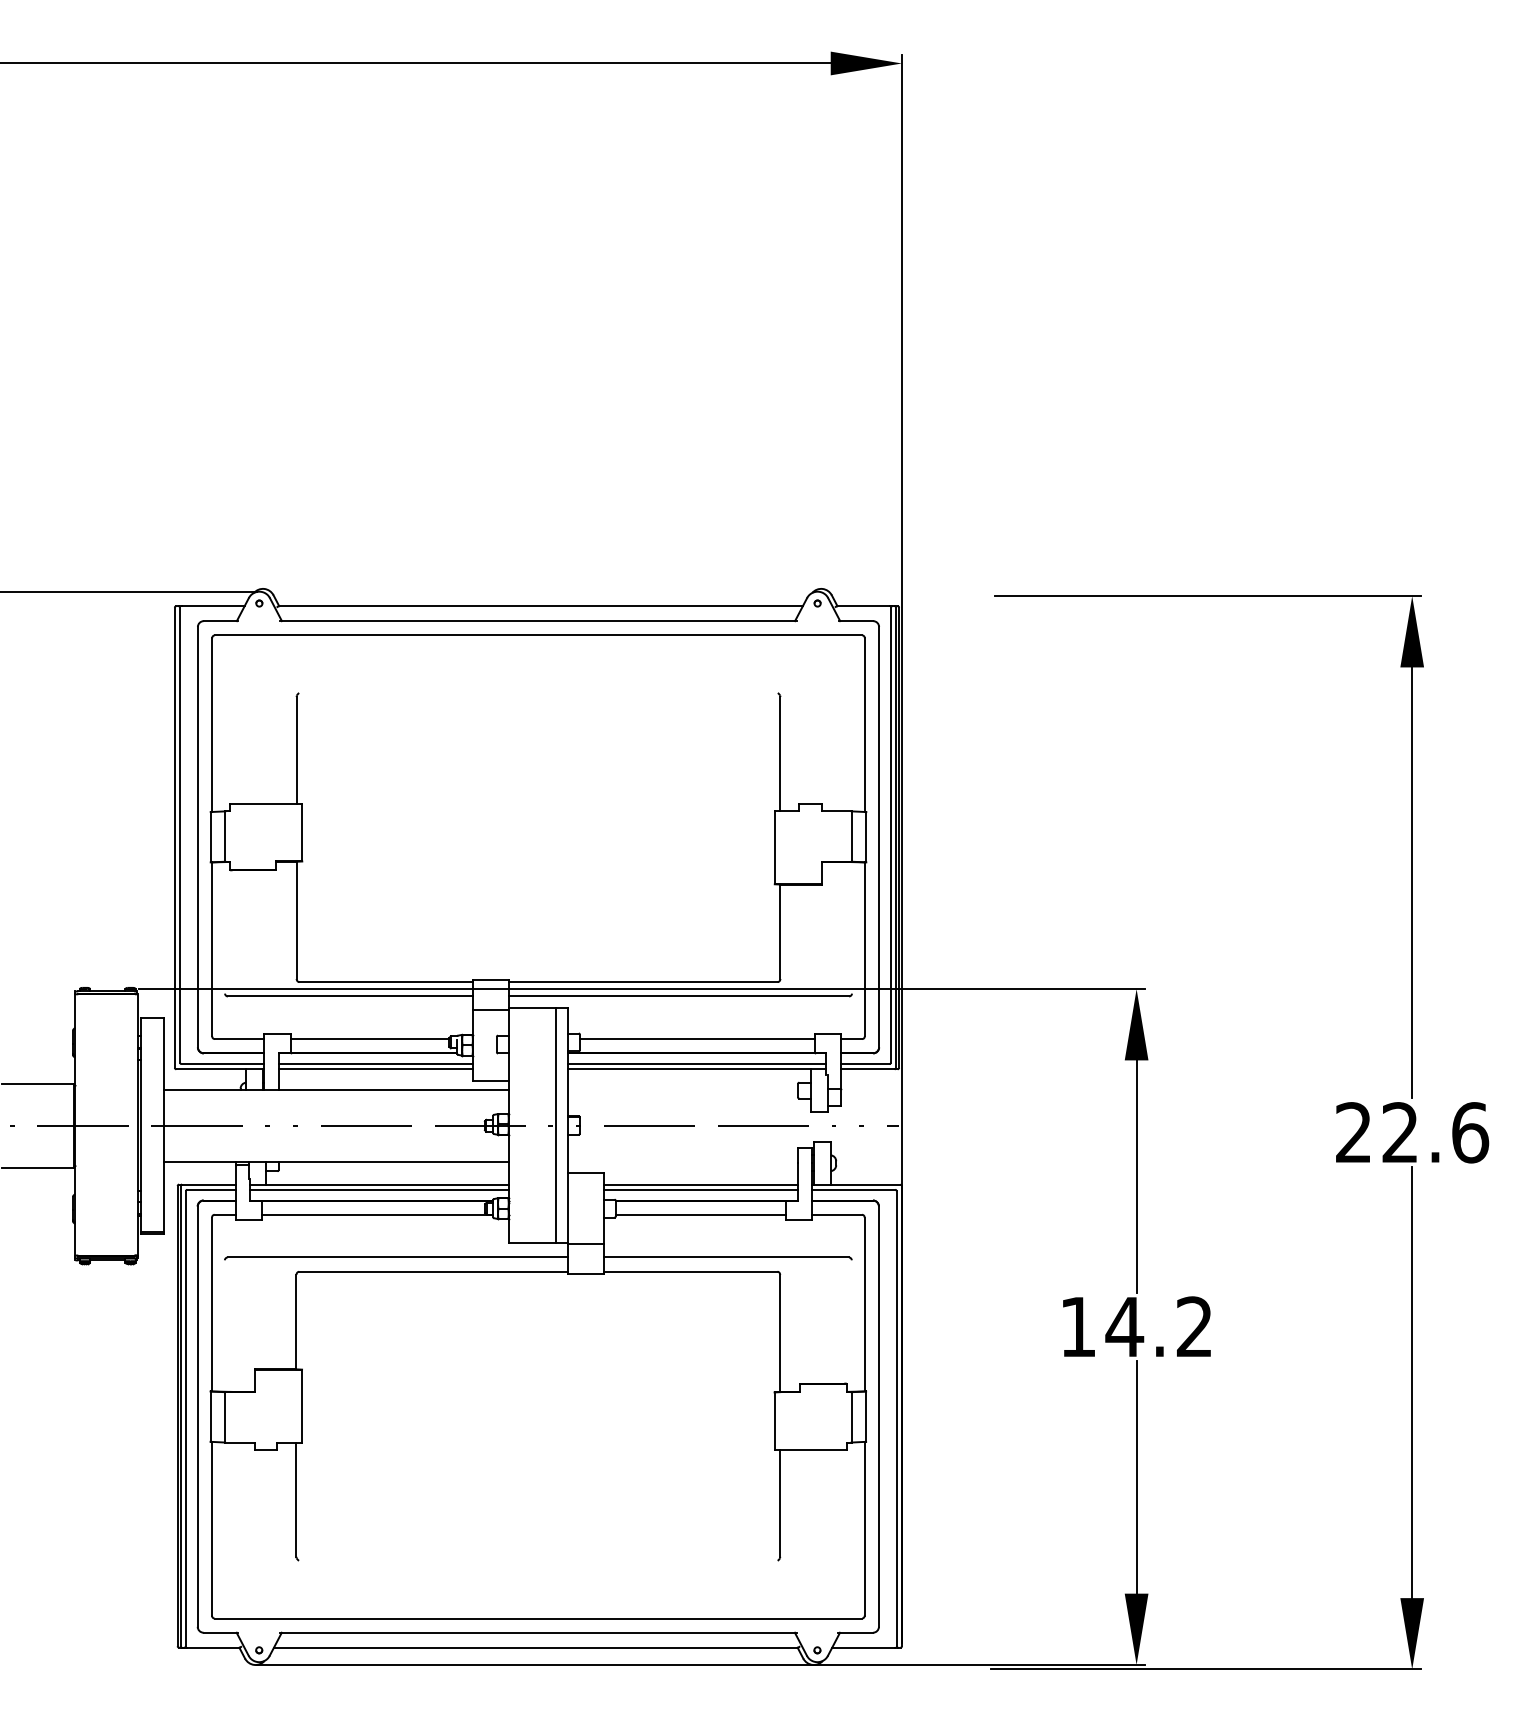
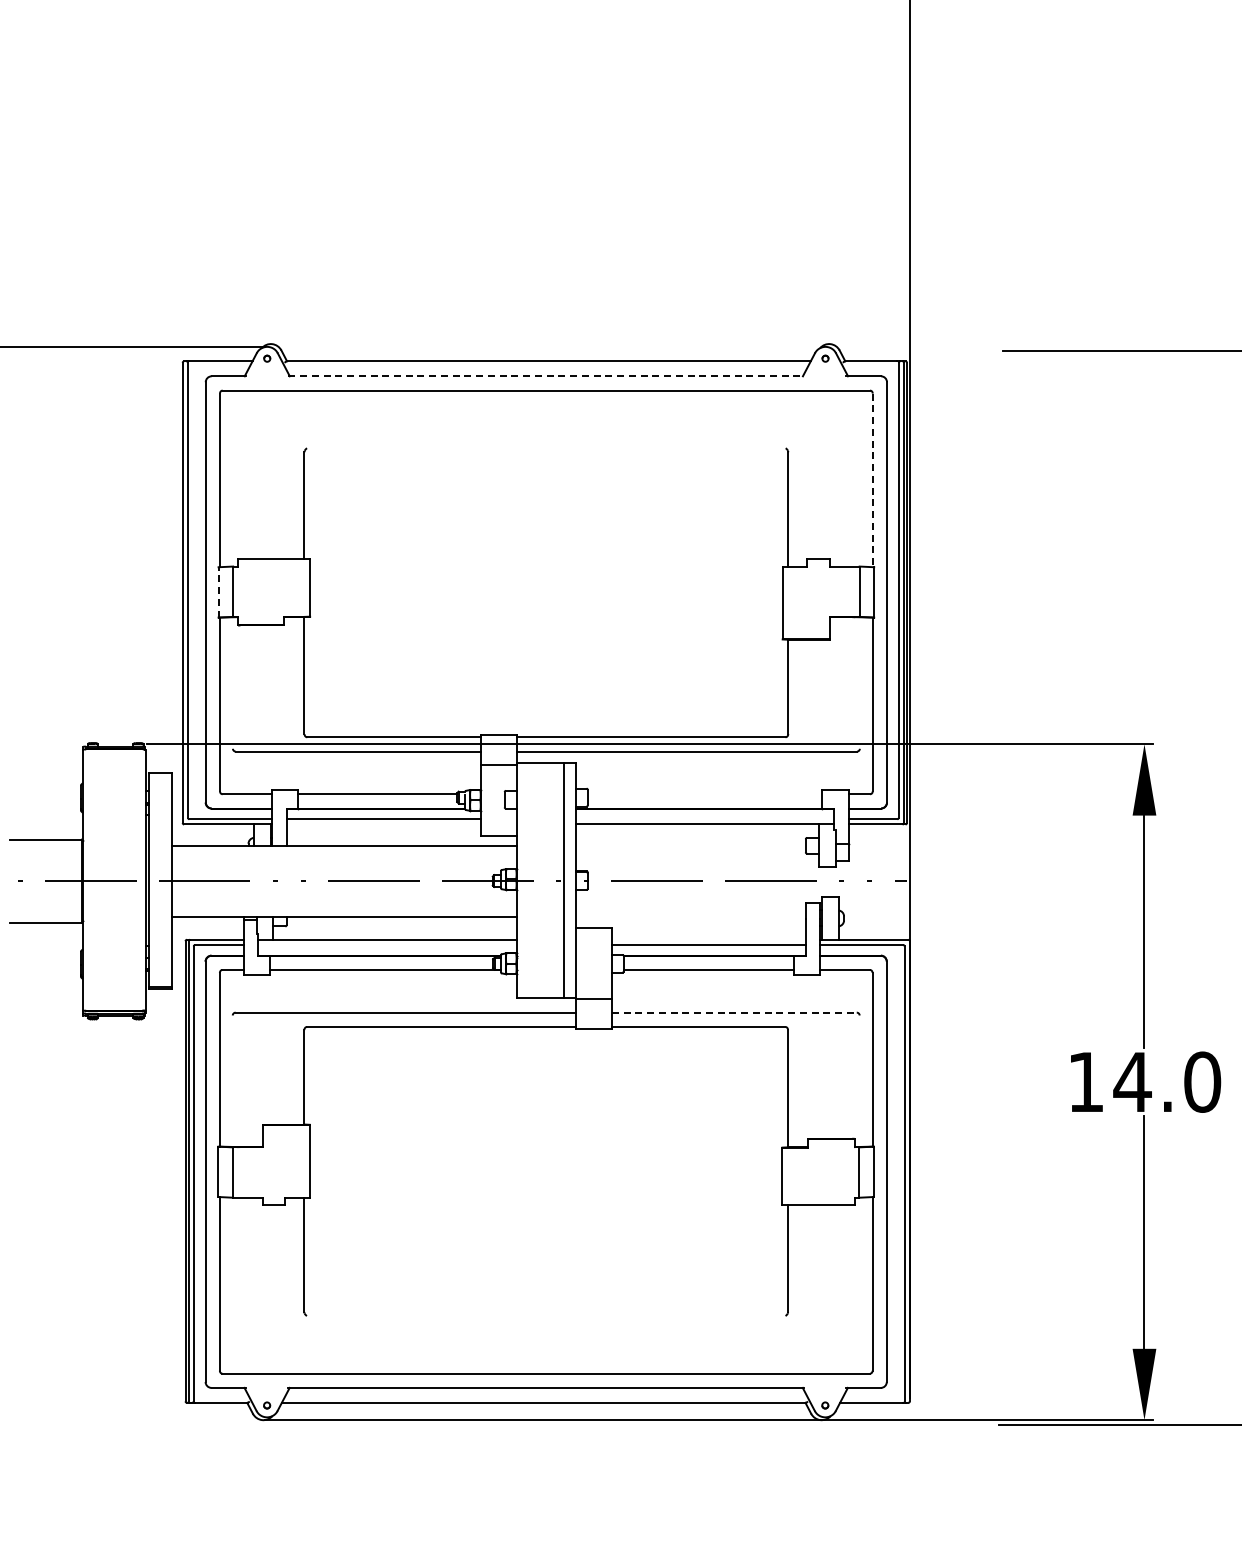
line: (539, 621) -> (547, 376), solid -> dashed
line: (864, 725) -> (872, 480), solid -> dashed
line: (210, 836) -> (218, 591), solid -> dashed
line: (696, 1039) -> (704, 794), removed
line: (697, 1064) -> (705, 819), removed
line: (375, 1069) -> (383, 824), removed
line: (700, 1184) -> (708, 939), removed
line: (379, 1189) -> (387, 944), removed
line: (726, 1257) -> (734, 1012), solid -> dashed
text: (1194, 1326) -> (1202, 1081), 14.2 -> 14.0

